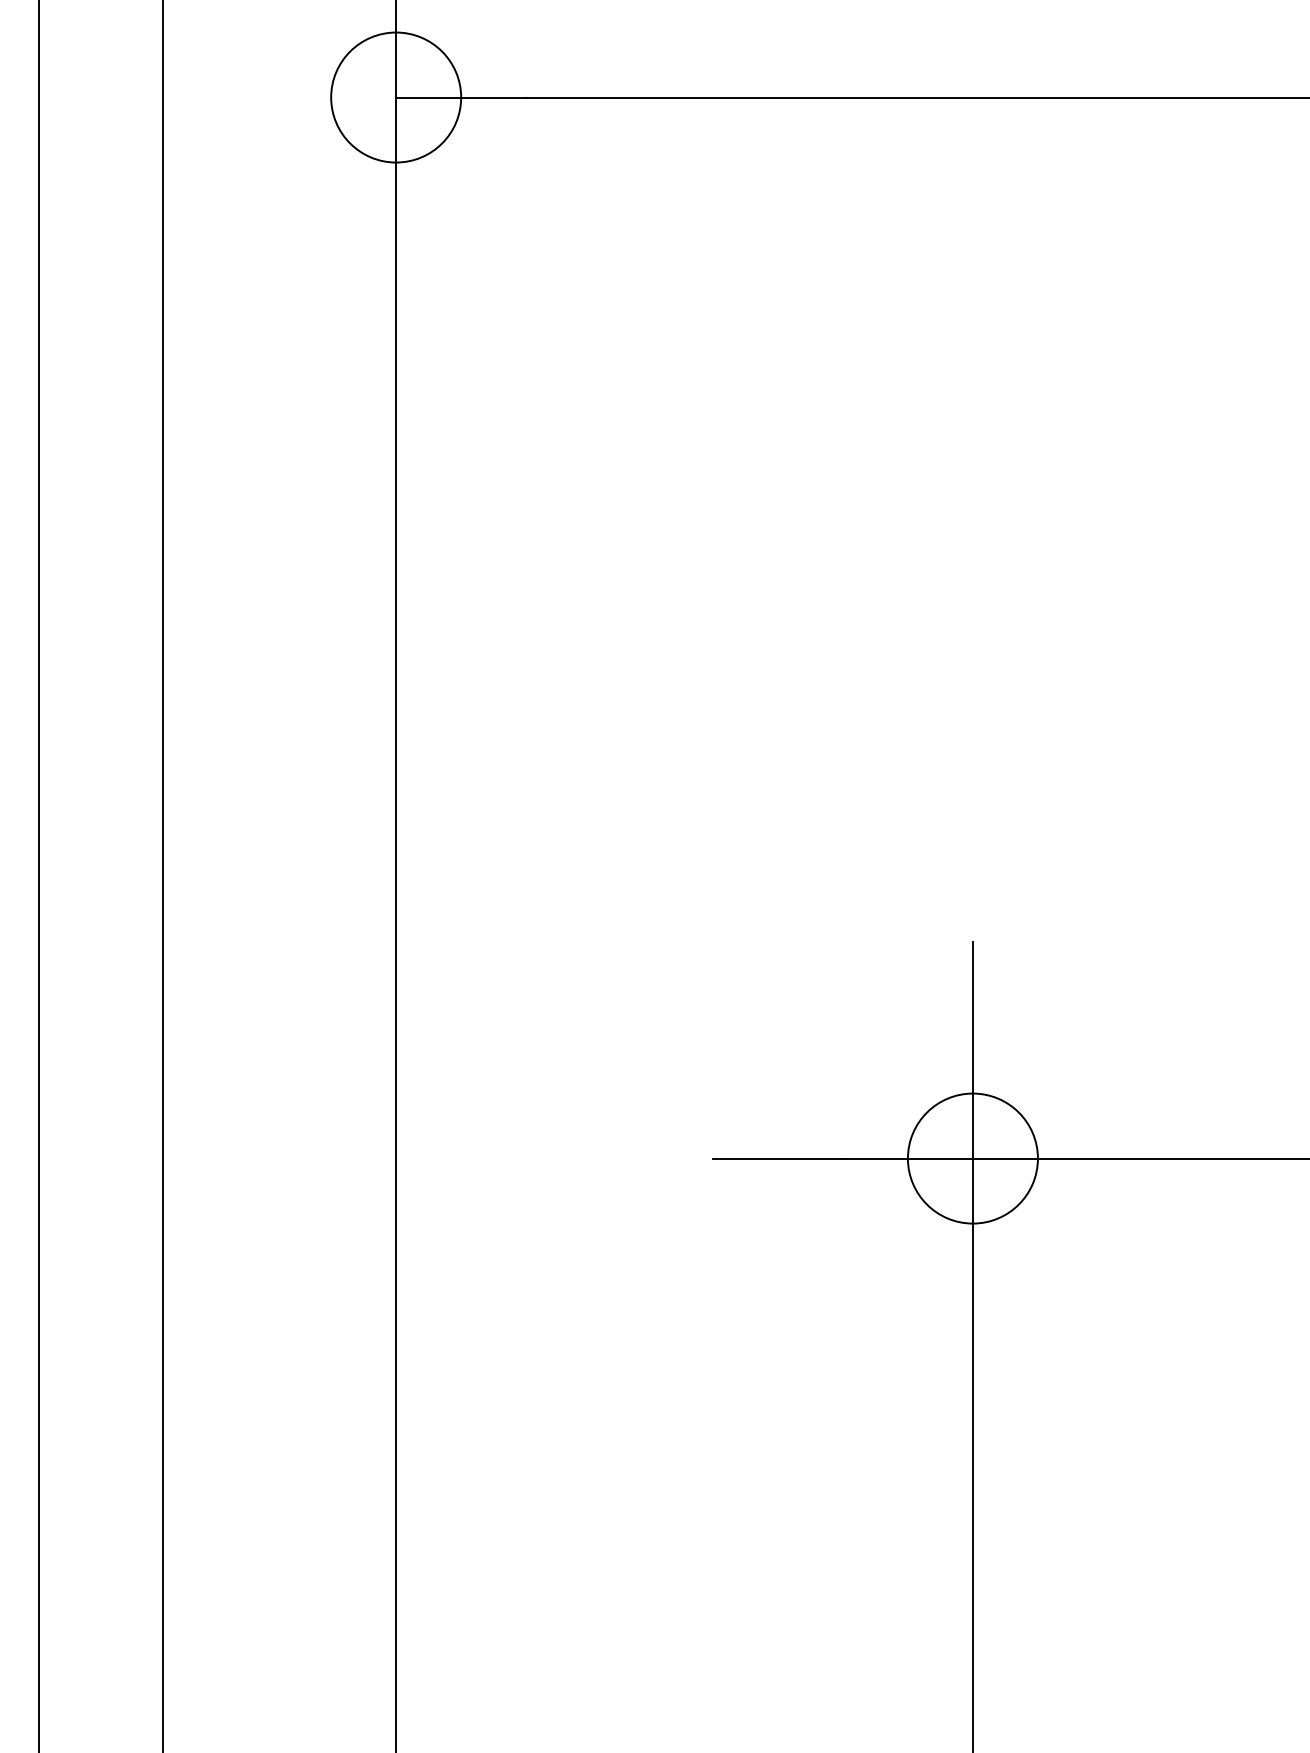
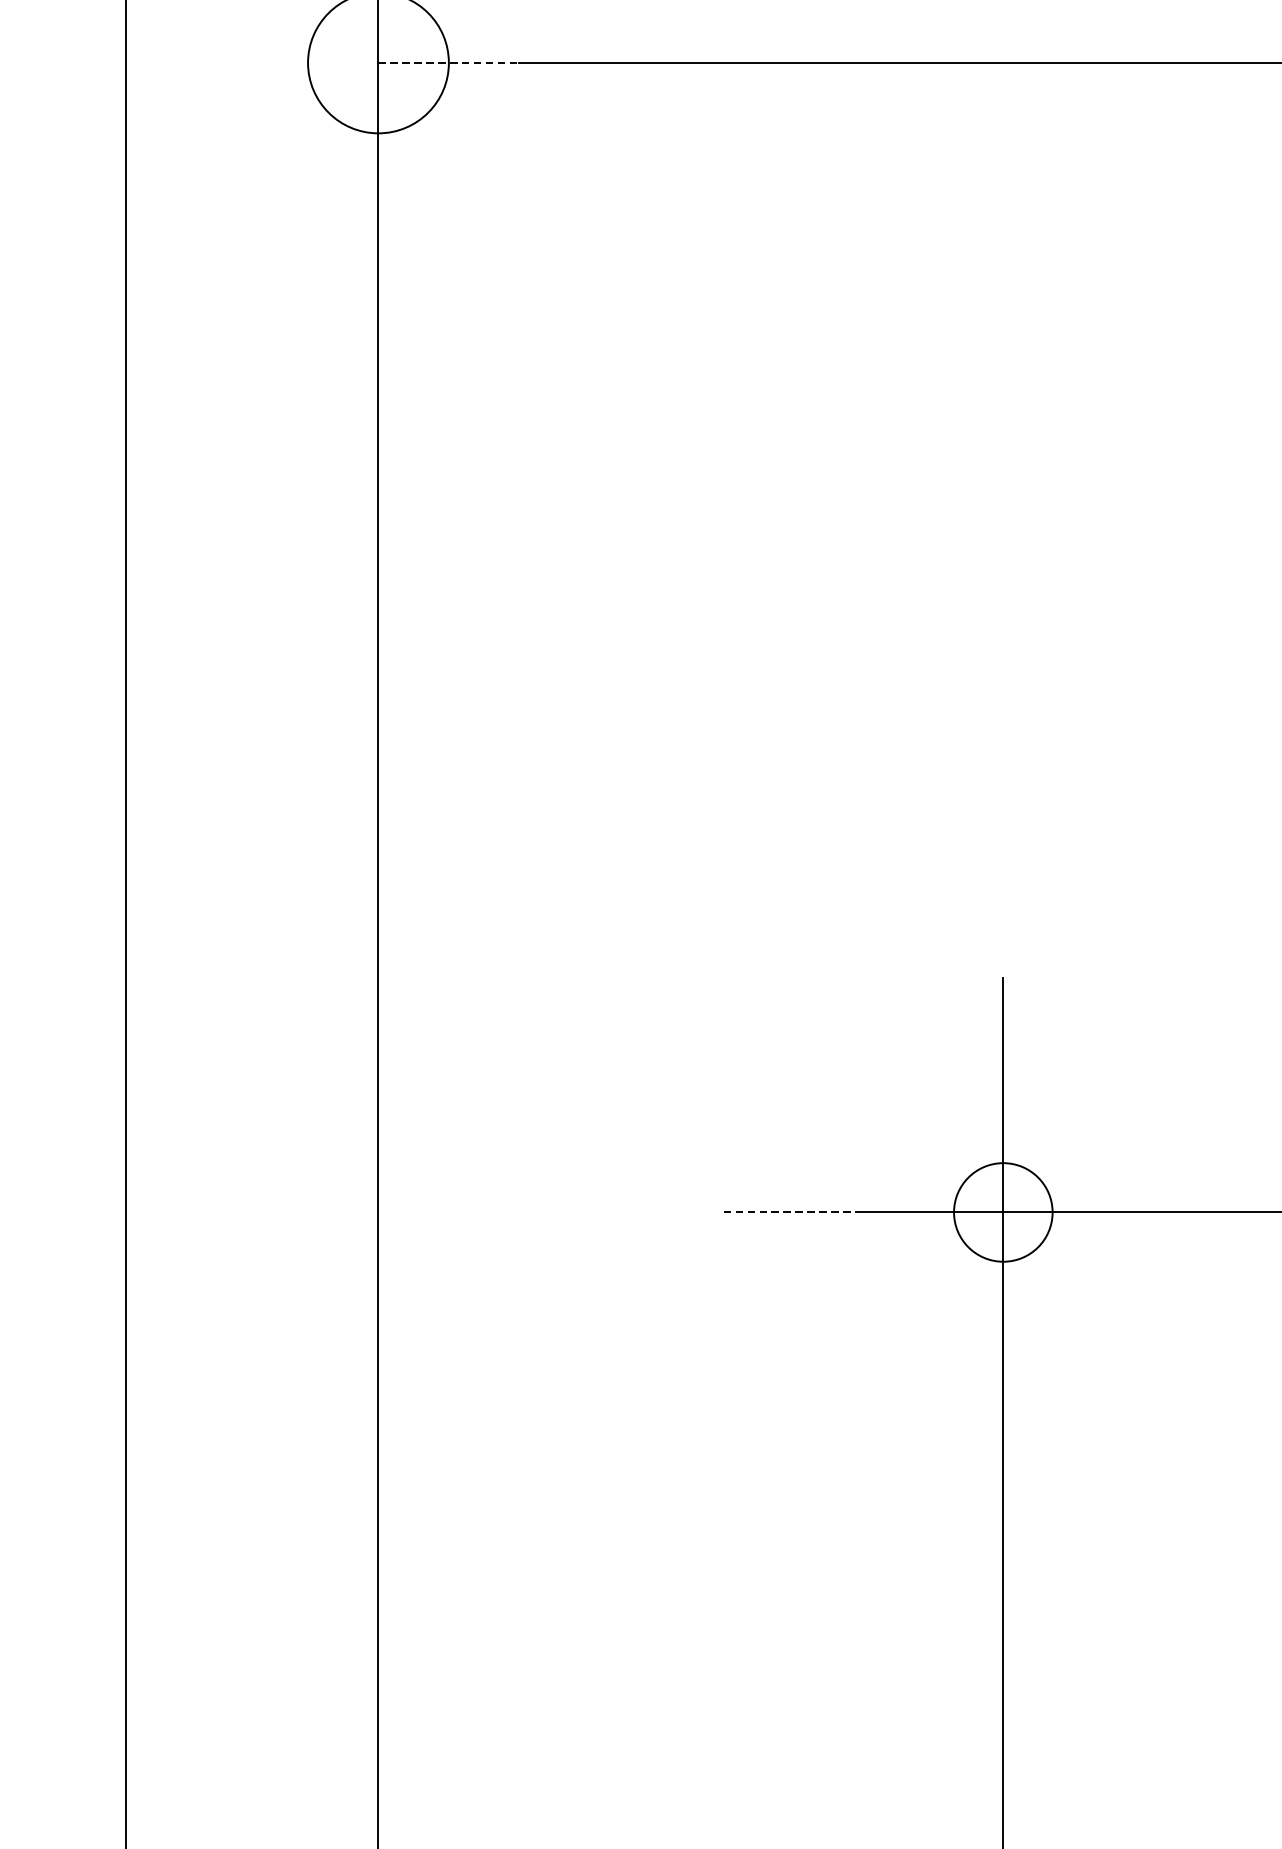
line: (461, 97) -> (449, 62), solid -> dashed
line: (777, 1158) -> (791, 1212), solid -> dashed
circle: (972, 1158) -> (1002, 1212), size x0.7

